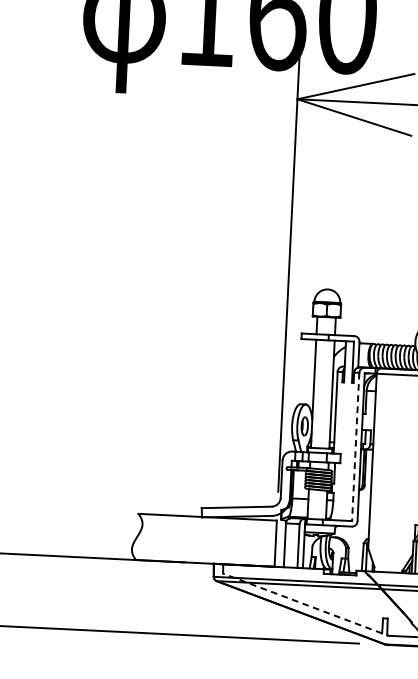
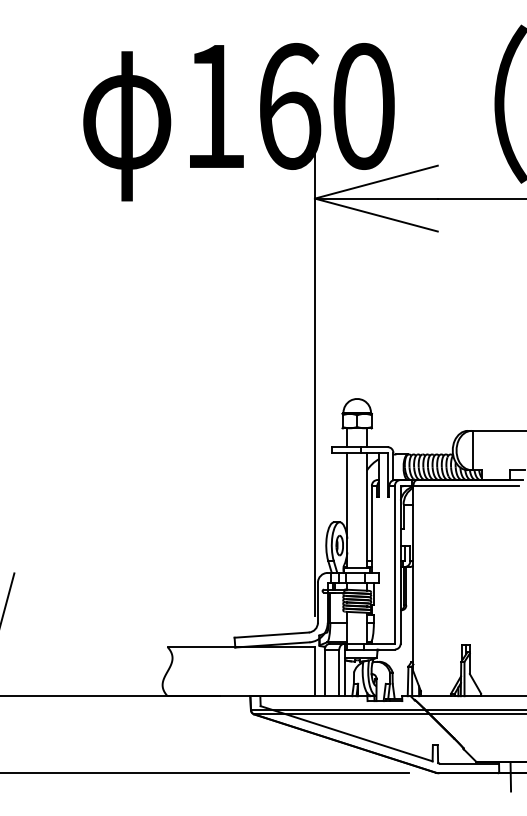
line: (355, 446) -> (394, 564), dashed -> solid
line: (302, 603) -> (346, 733), dashed -> solid

